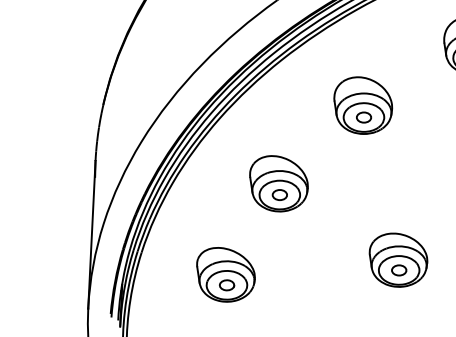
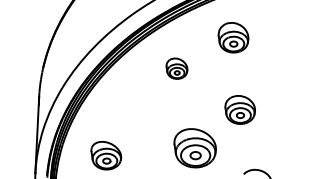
part: (362, 105) -> (176, 68), size x0.7
part: (278, 183) -> (133, 108), removed
part: (397, 258) -> (194, 147), size x1.4

